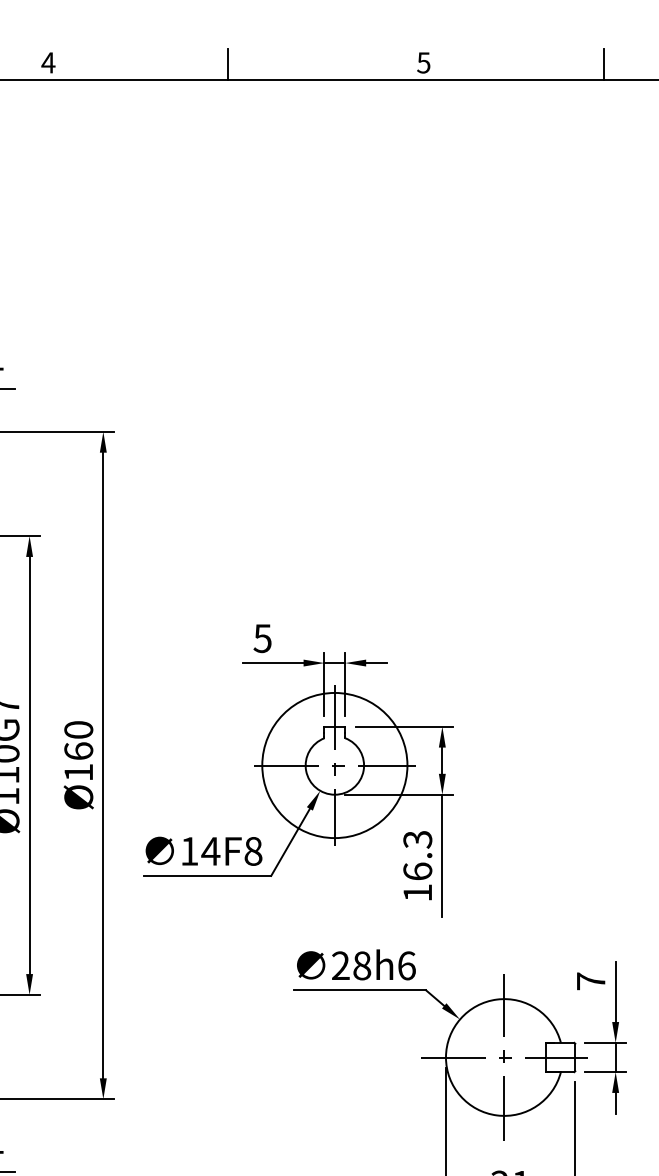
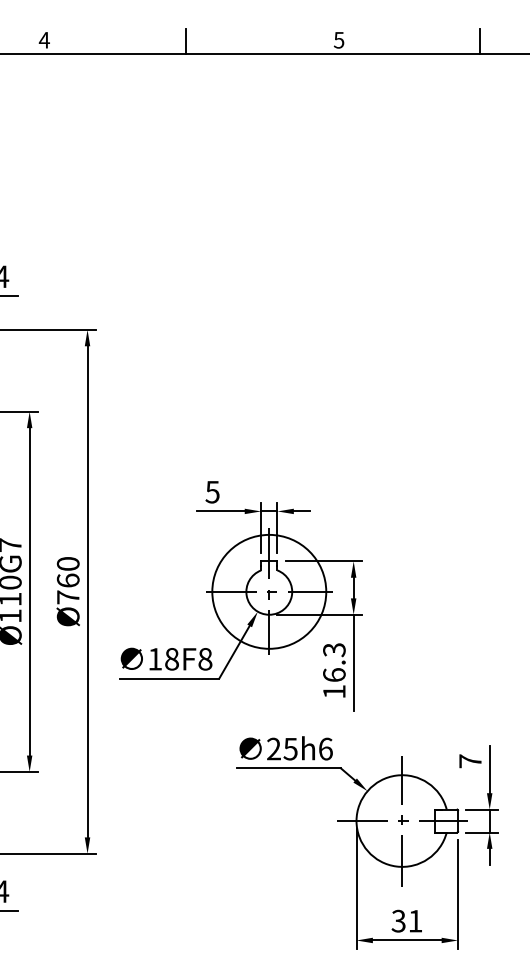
text: (79, 772) -> (68, 597), Ø160 -> Ø760
text: (210, 851) -> (171, 659), 14F8 -> 18F8
text: (361, 965) -> (290, 748), 28h6 -> 25h6

